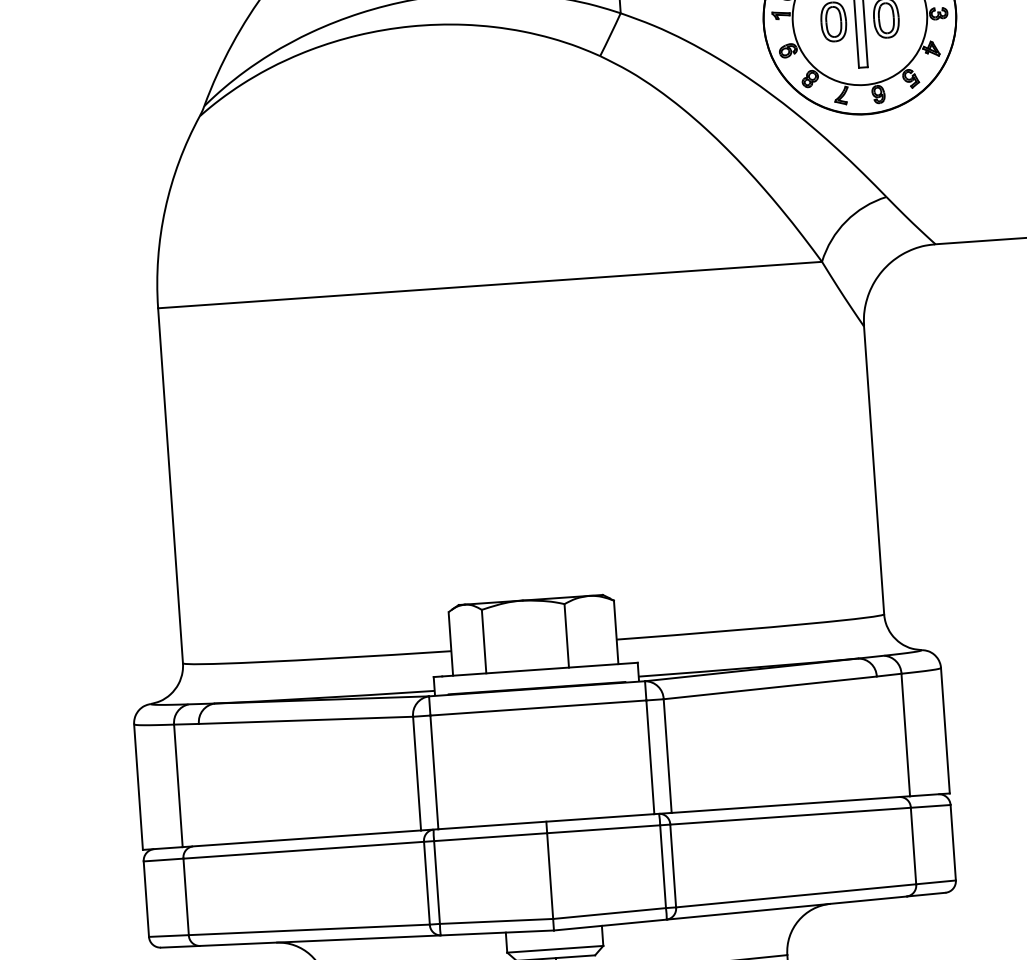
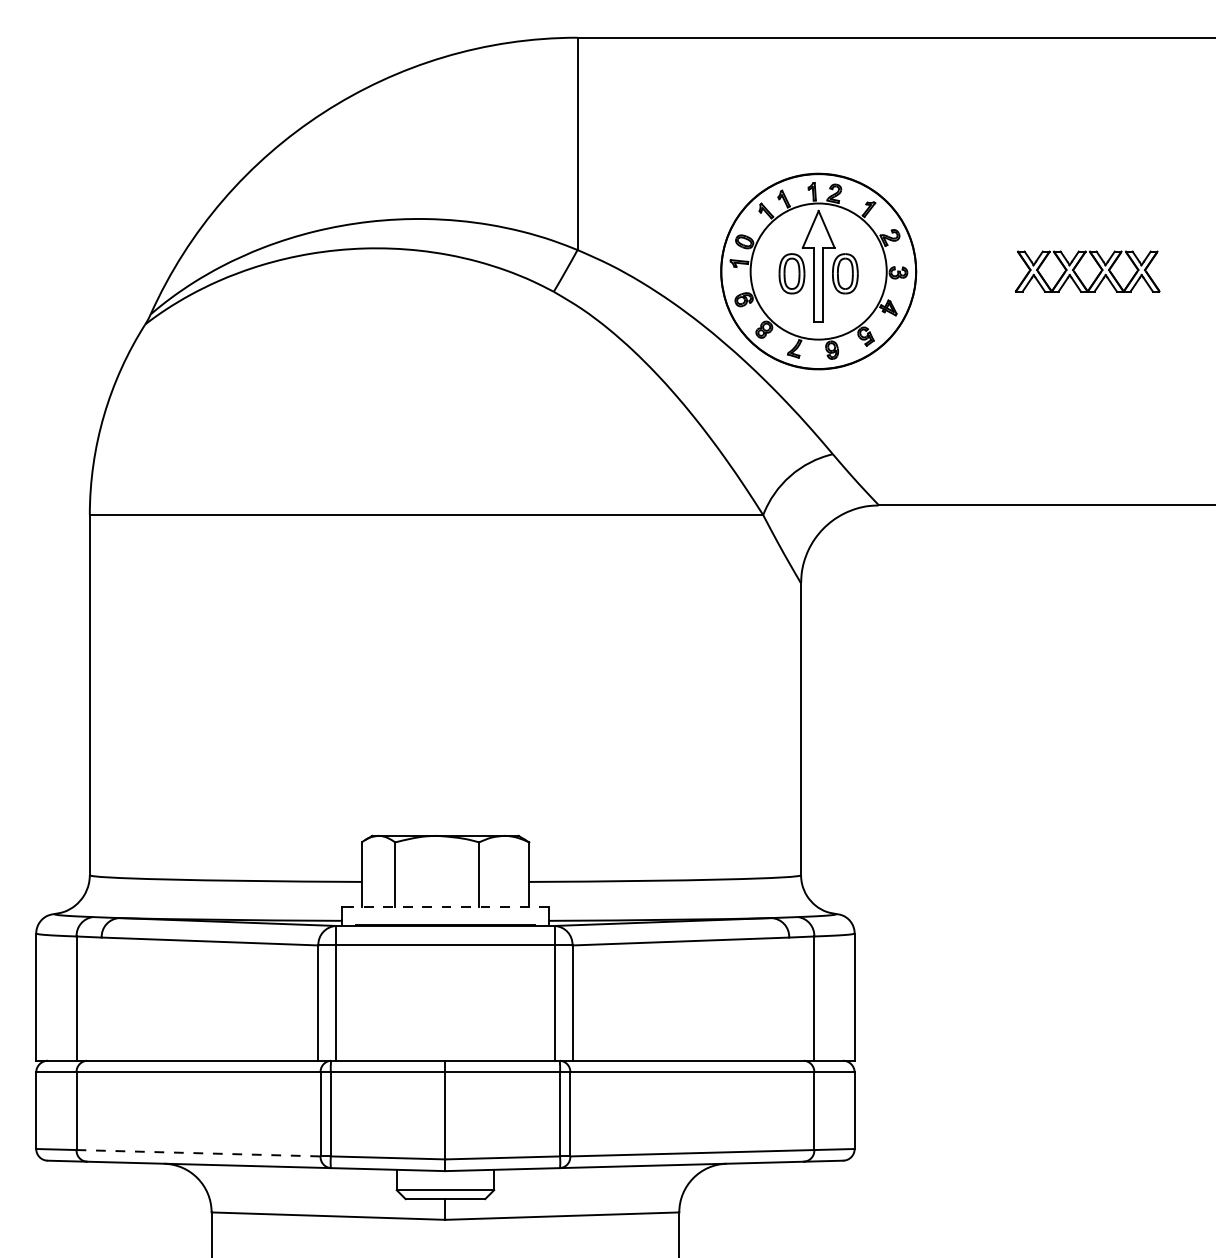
line: (539, 669) -> (449, 906), solid -> dashed
line: (310, 930) -> (199, 1153), solid -> dashed

